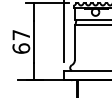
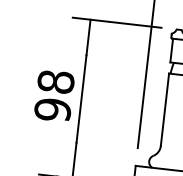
text: (21, 41) -> (54, 95), 67 -> 98

